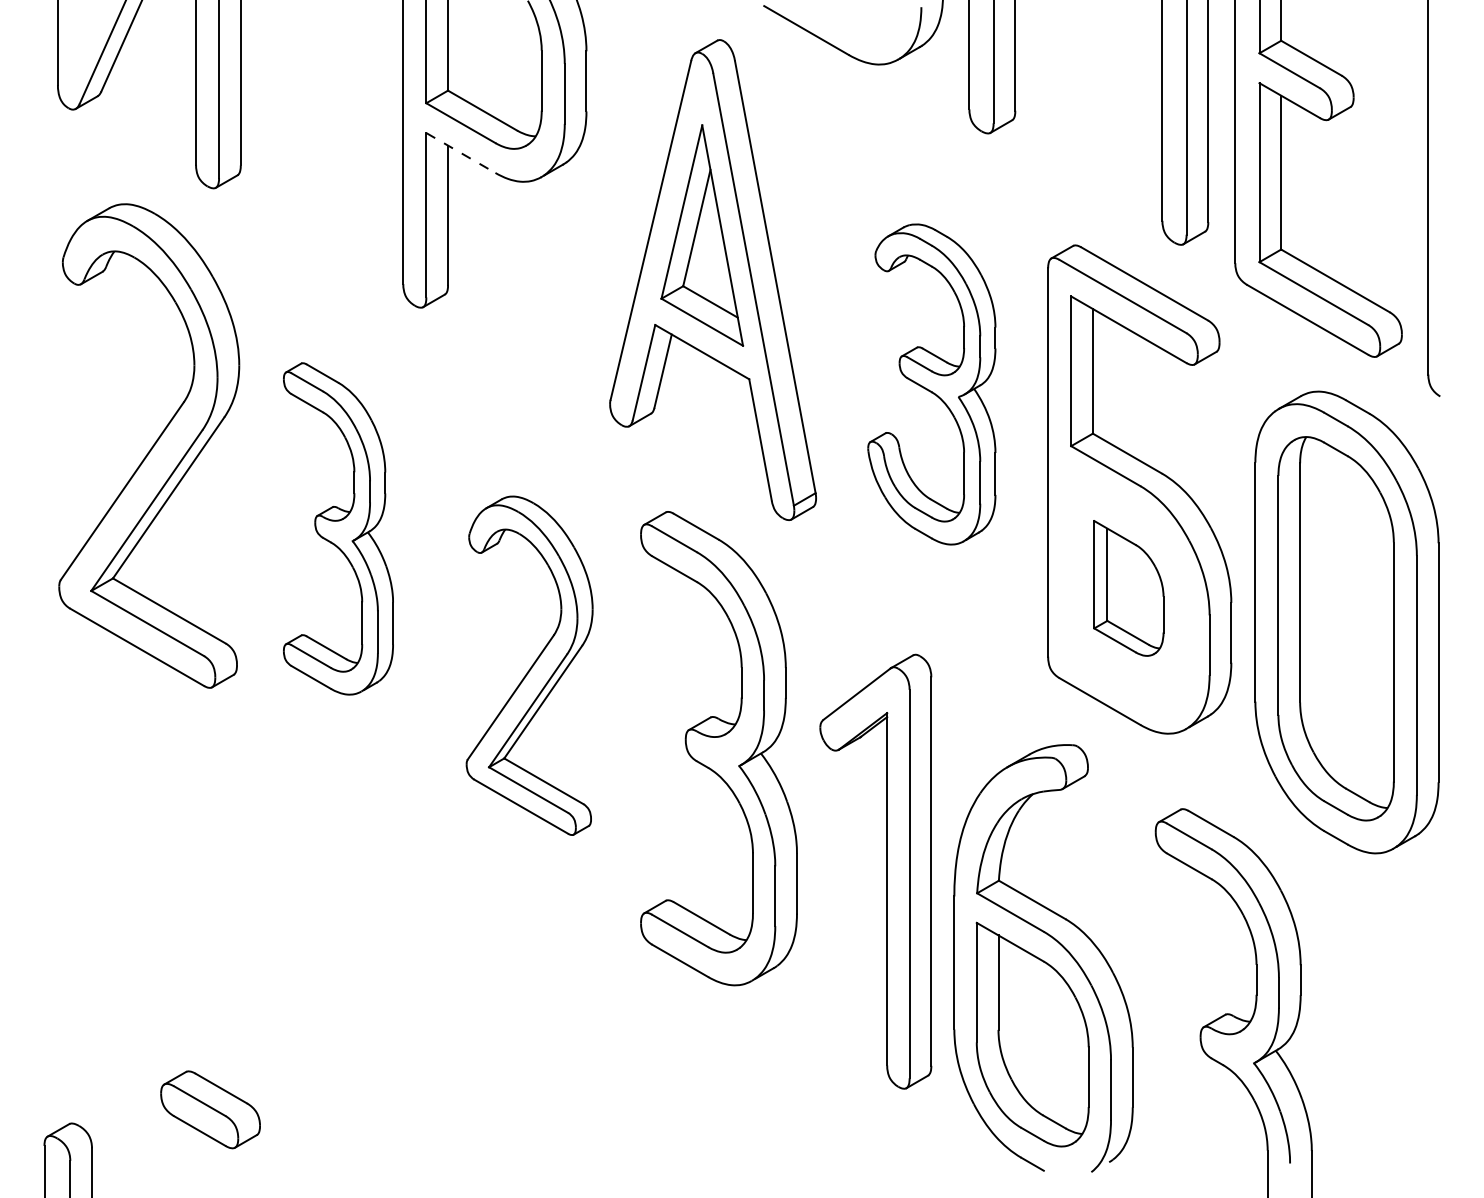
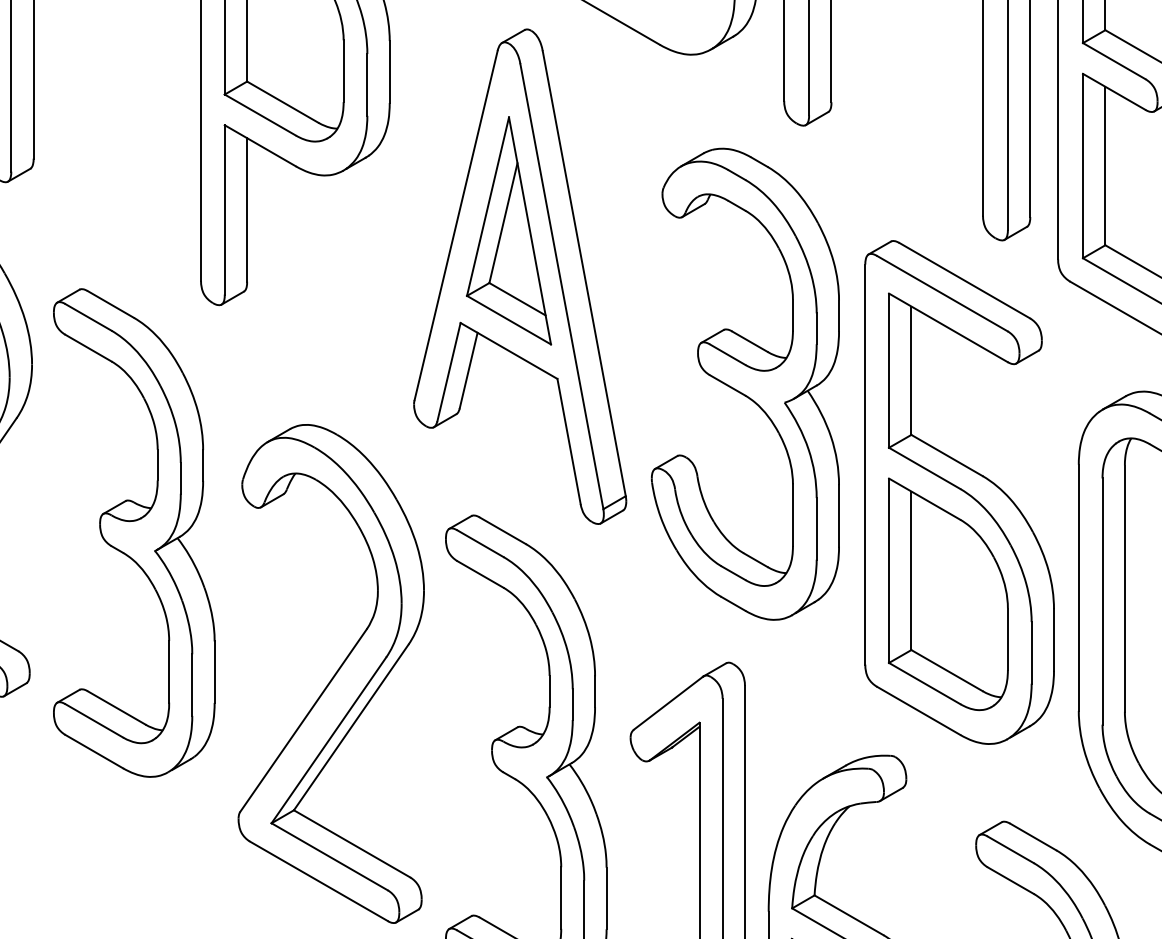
line: (460, 153) -> (259, 146), dashed -> solid
part: (931, 384) -> (745, 384), size x1.43
part: (338, 528) -> (134, 532), size x1.43
part: (1128, 588) -> (948, 594), size x1.67
part: (529, 665) -> (331, 673), size x1.43

